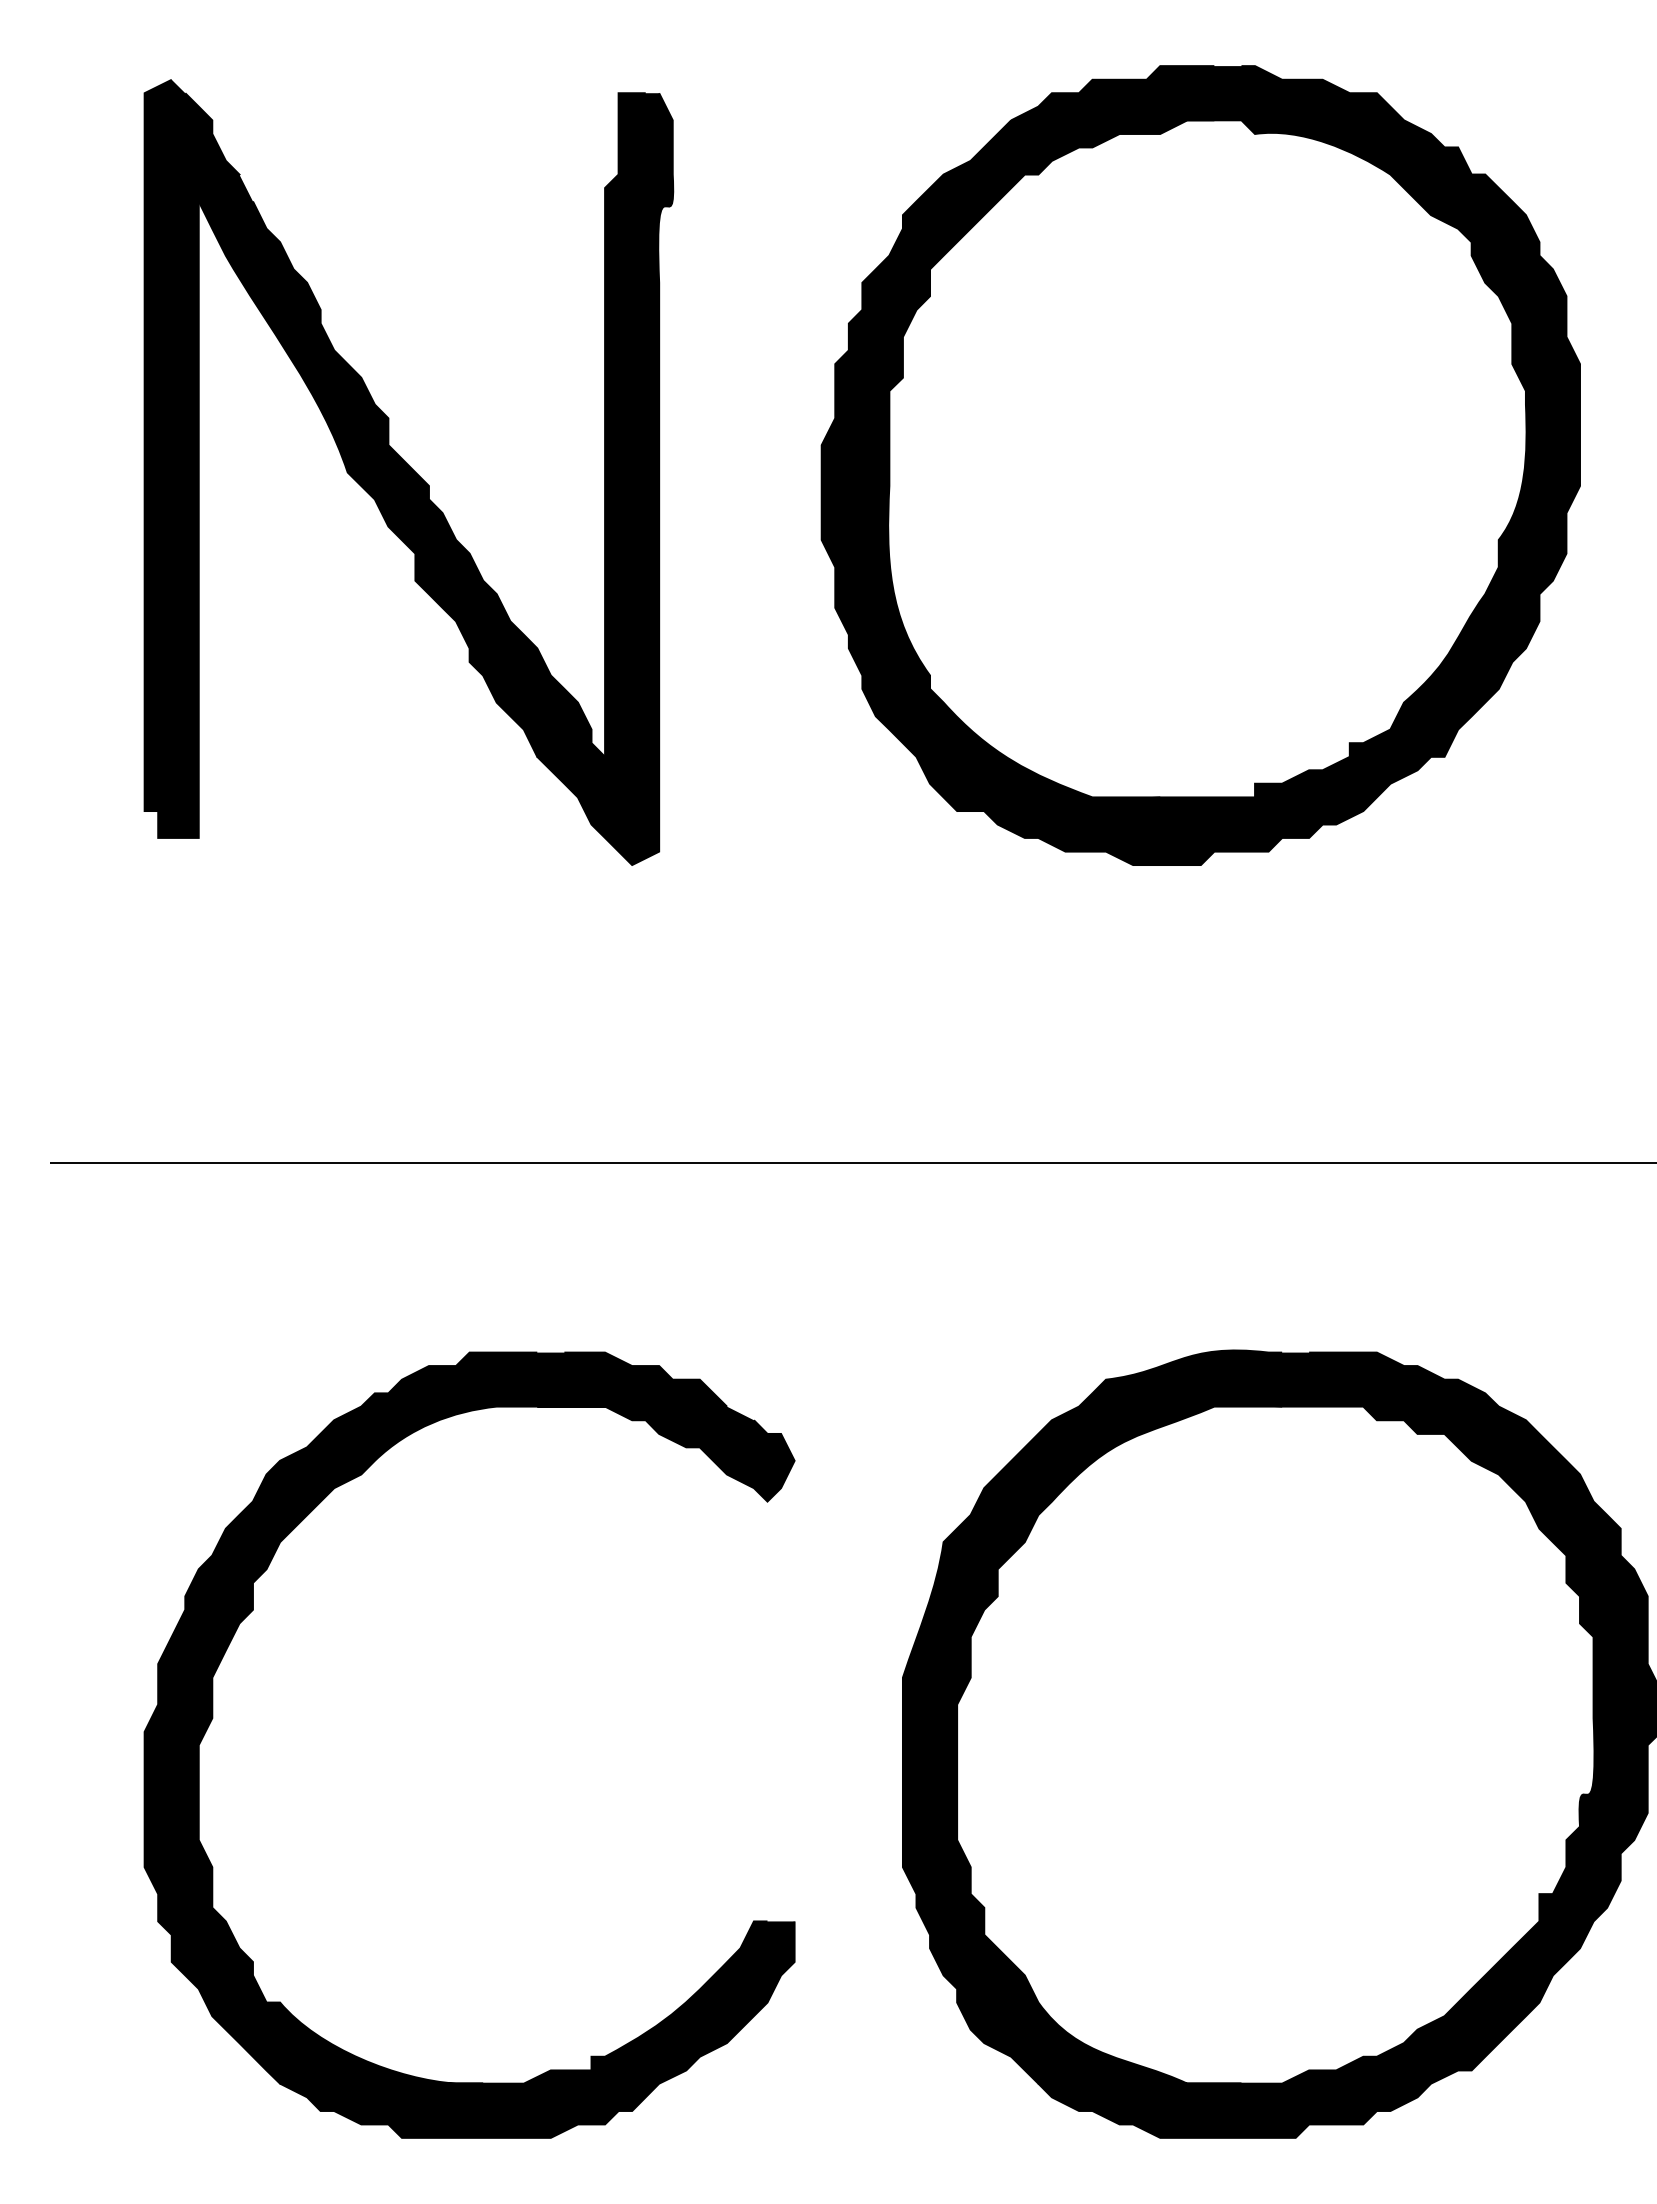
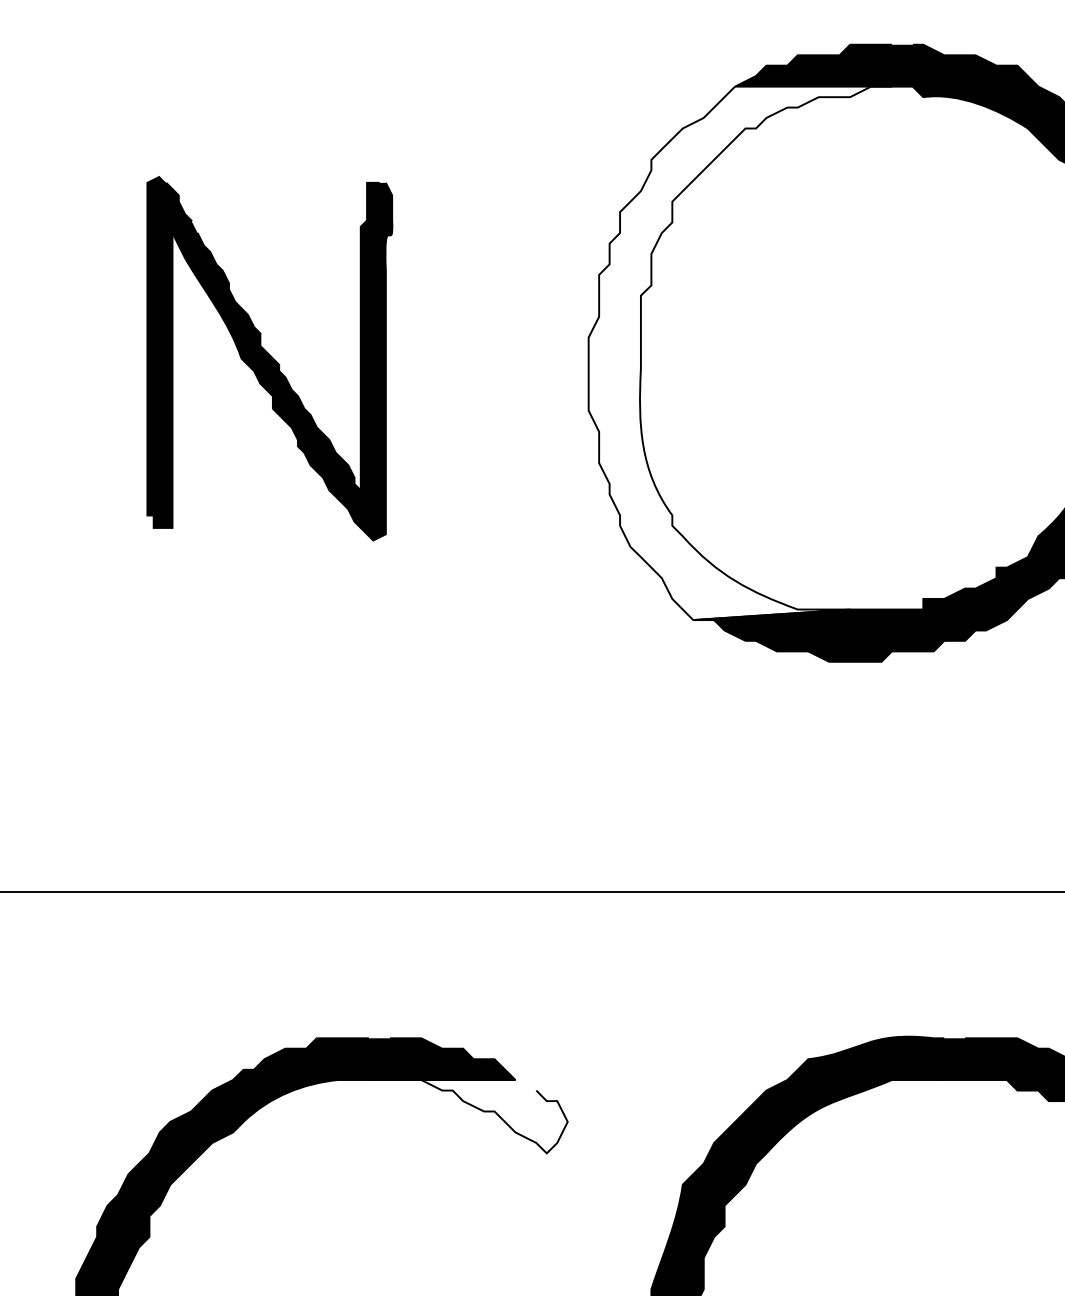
fill: (1017, 465) -> (739, 353), removed
part: (408, 472) -> (269, 358), size x0.6
fill: (665, 1453) -> (468, 1116), removed

